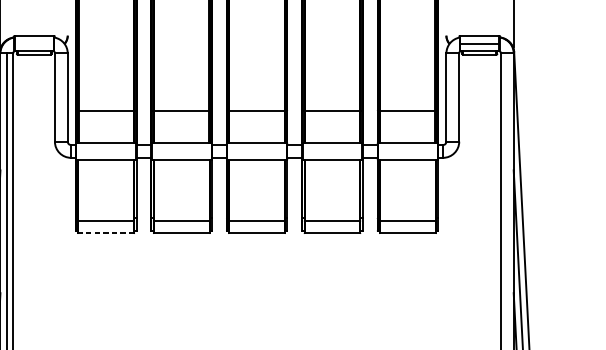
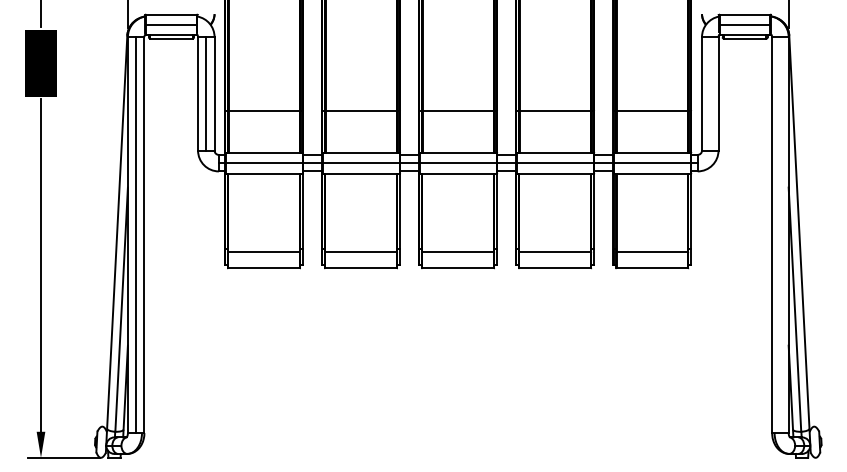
line: (34, 43) -> (171, 24), added
line: (61, 97) -> (206, 93), added
line: (256, 151) -> (457, 163), added
line: (106, 233) -> (264, 268), dashed -> solid

